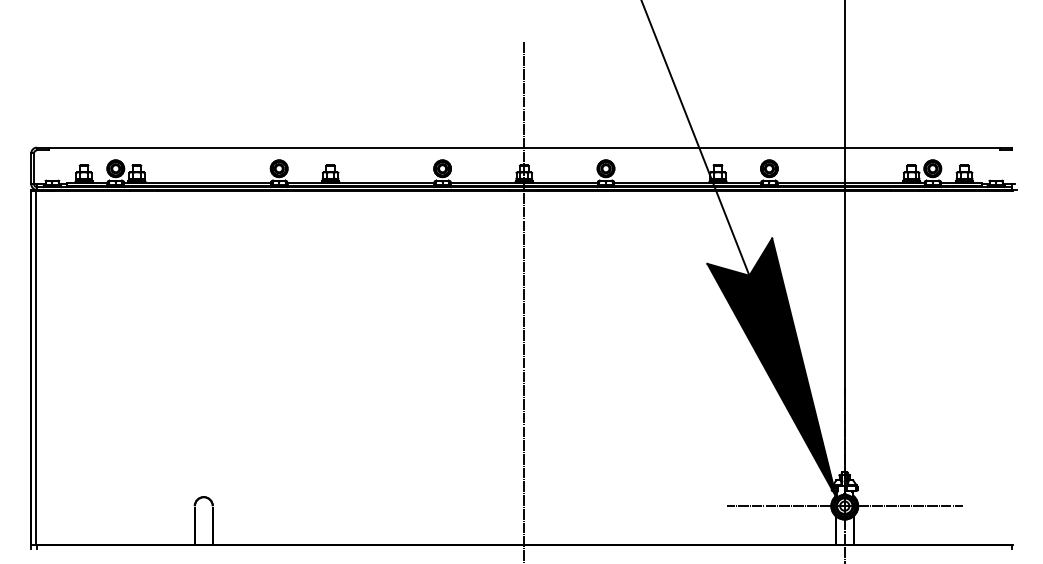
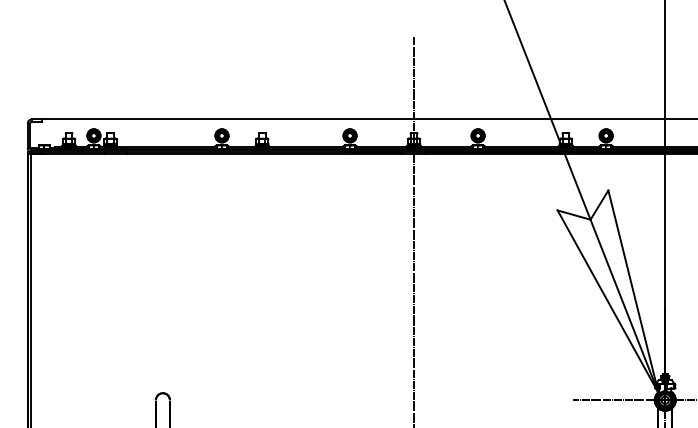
fill: (771, 367) -> (607, 291), removed

